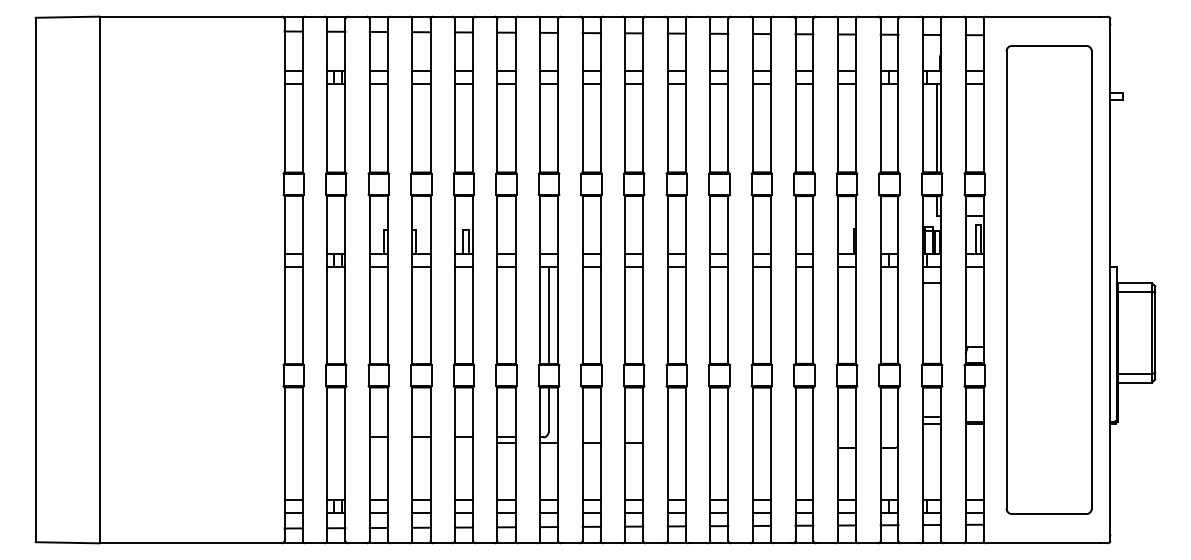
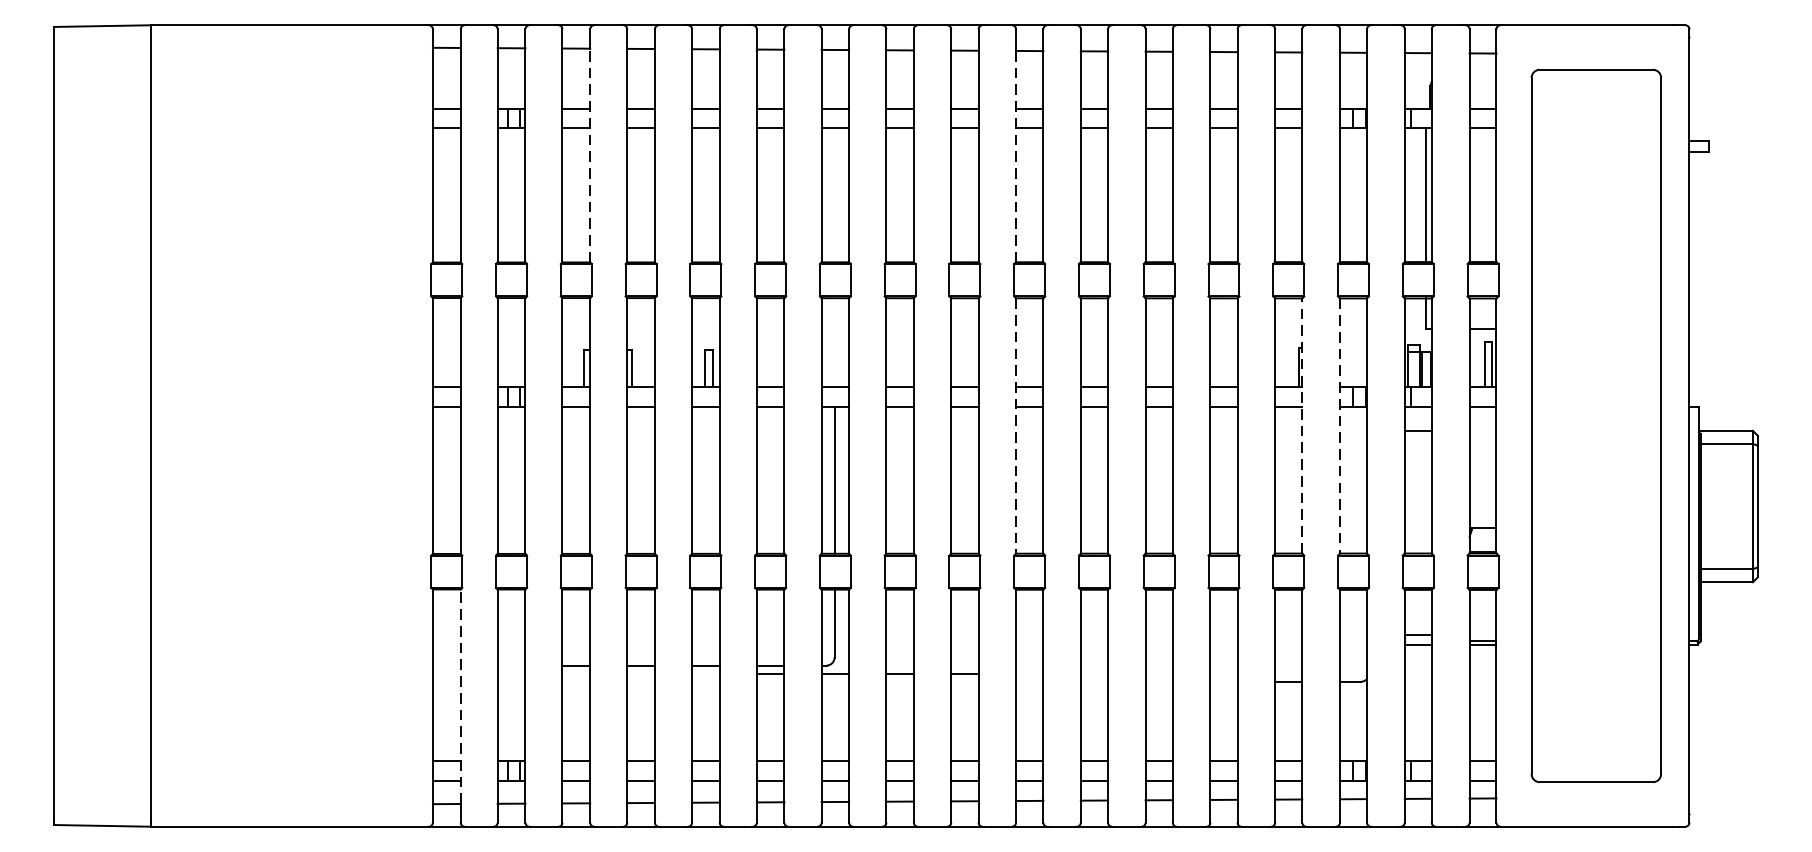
line: (387, 101) -> (589, 154), solid -> dashed
line: (667, 103) -> (1015, 157), solid -> dashed
line: (667, 279) -> (1015, 425), solid -> dashed
line: (855, 279) -> (1301, 425), solid -> dashed
line: (880, 279) -> (1339, 425), solid -> dashed
line: (302, 457) -> (460, 696), solid -> dashed

